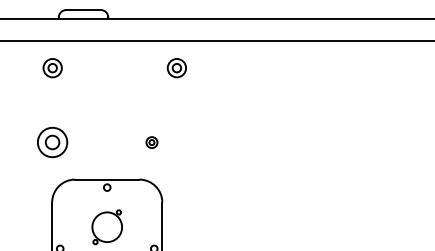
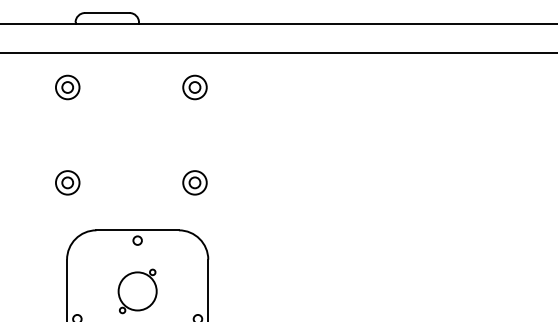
part: (176, 68) -> (194, 87), moved
part: (52, 142) -> (67, 182), size x0.62
part: (151, 142) -> (194, 182), size x1.67

